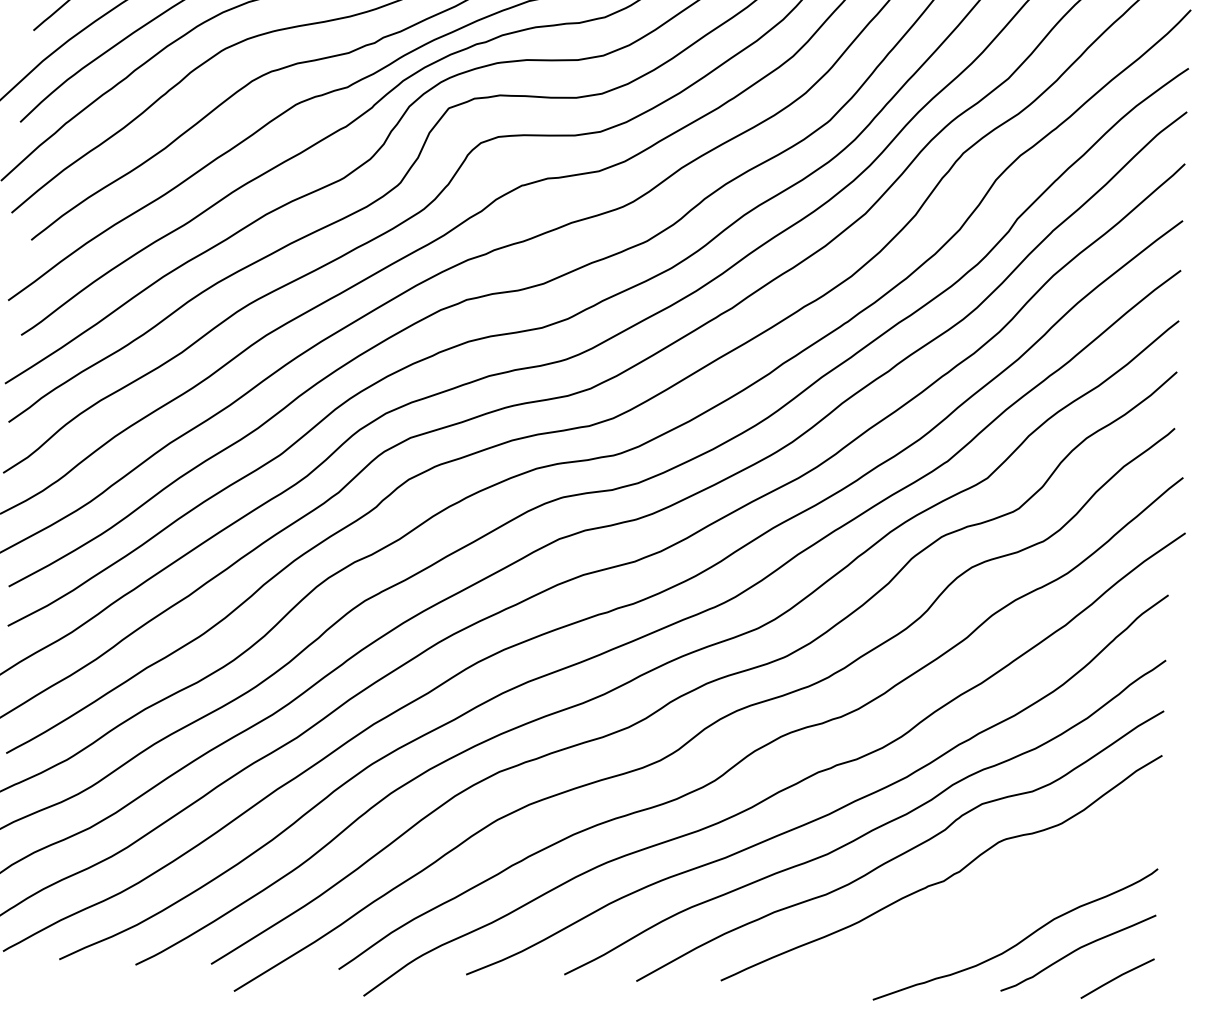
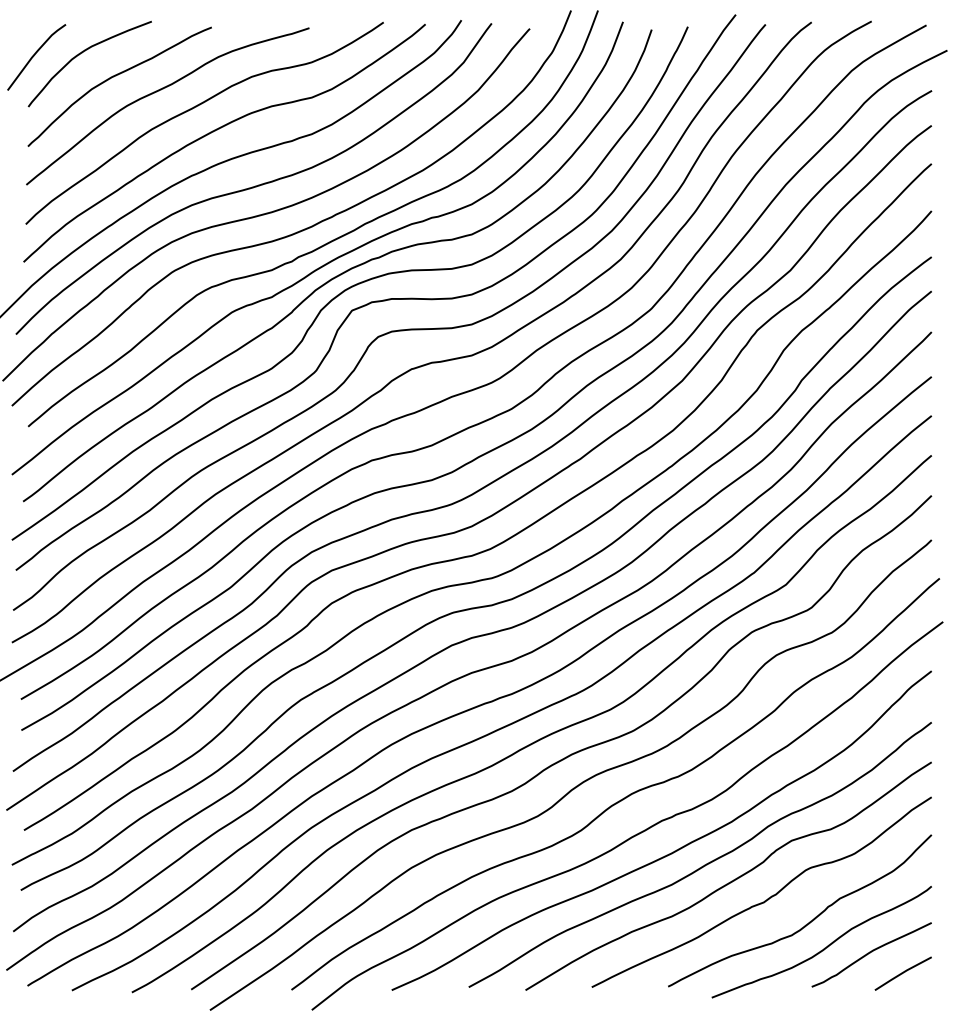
curve: (1000, 907) -> (809, 921), added

